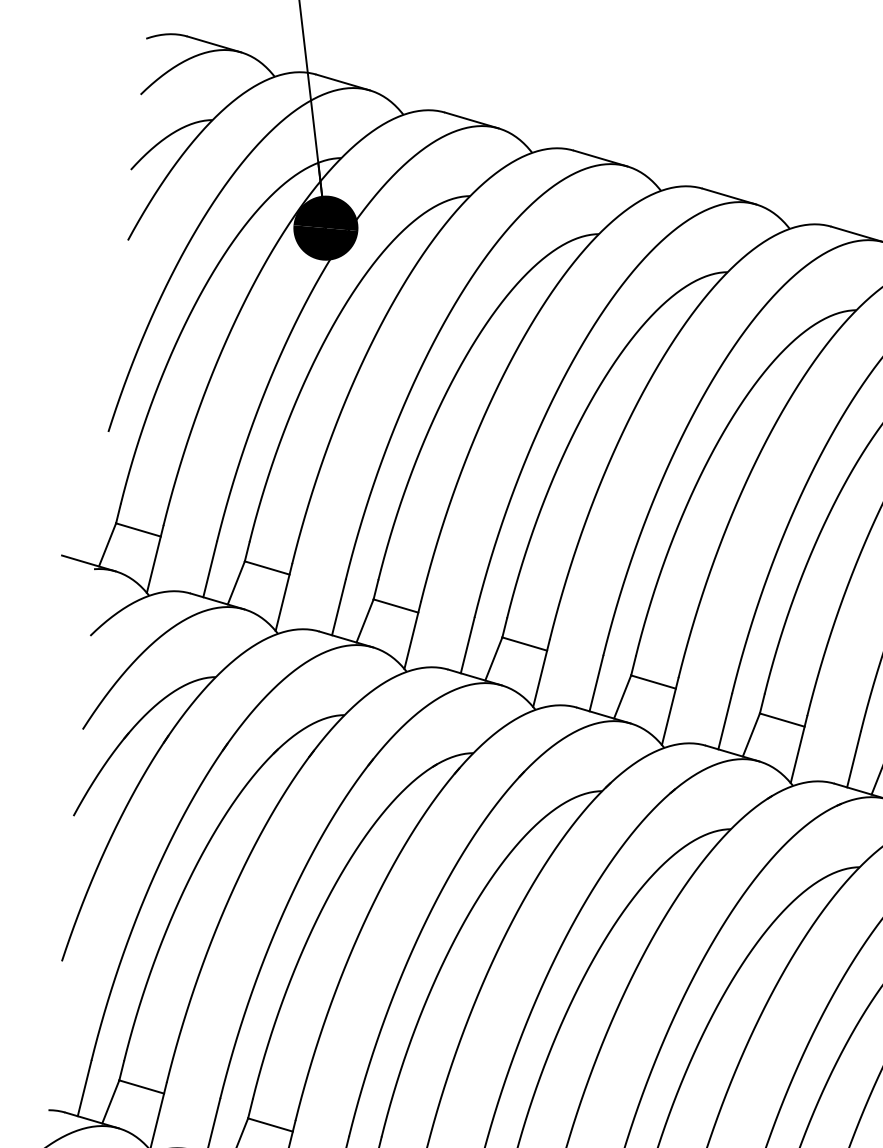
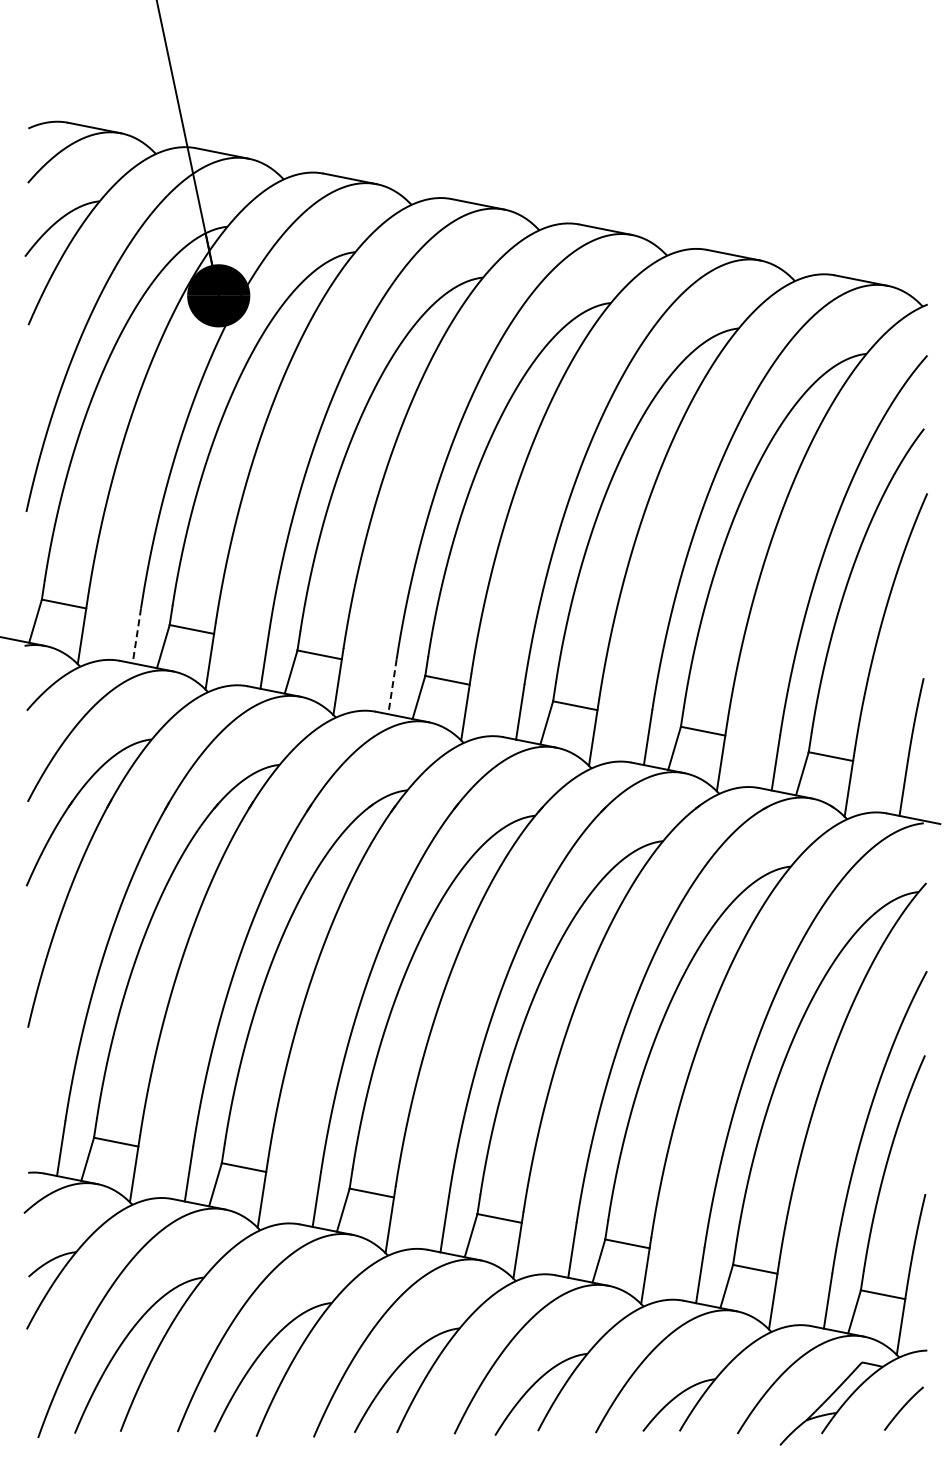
line: (209, 569) -> (136, 635), solid -> dashed
line: (467, 645) -> (392, 686), solid -> dashed

